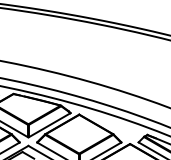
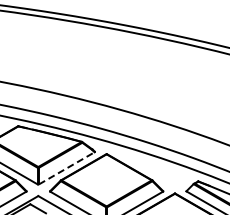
line: (50, 125) -> (67, 168), solid -> dashed

